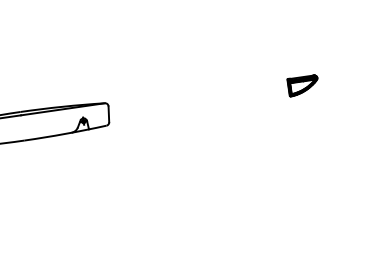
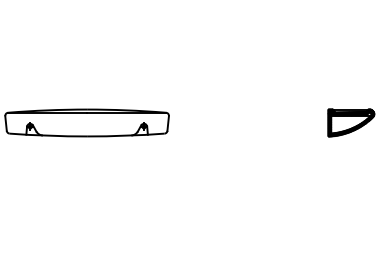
part: (303, 85) -> (351, 122), size x1.67

